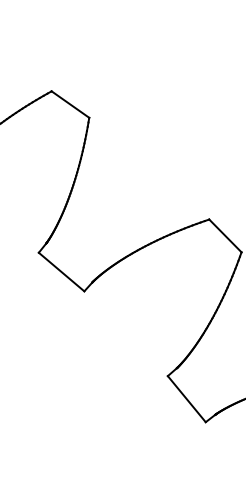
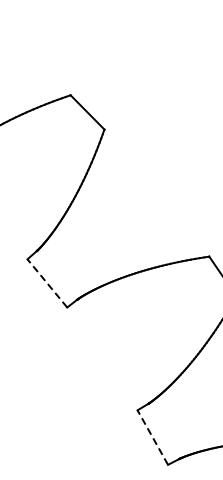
line: (61, 272) -> (47, 283), solid -> dashed
line: (186, 399) -> (152, 437), solid -> dashed

